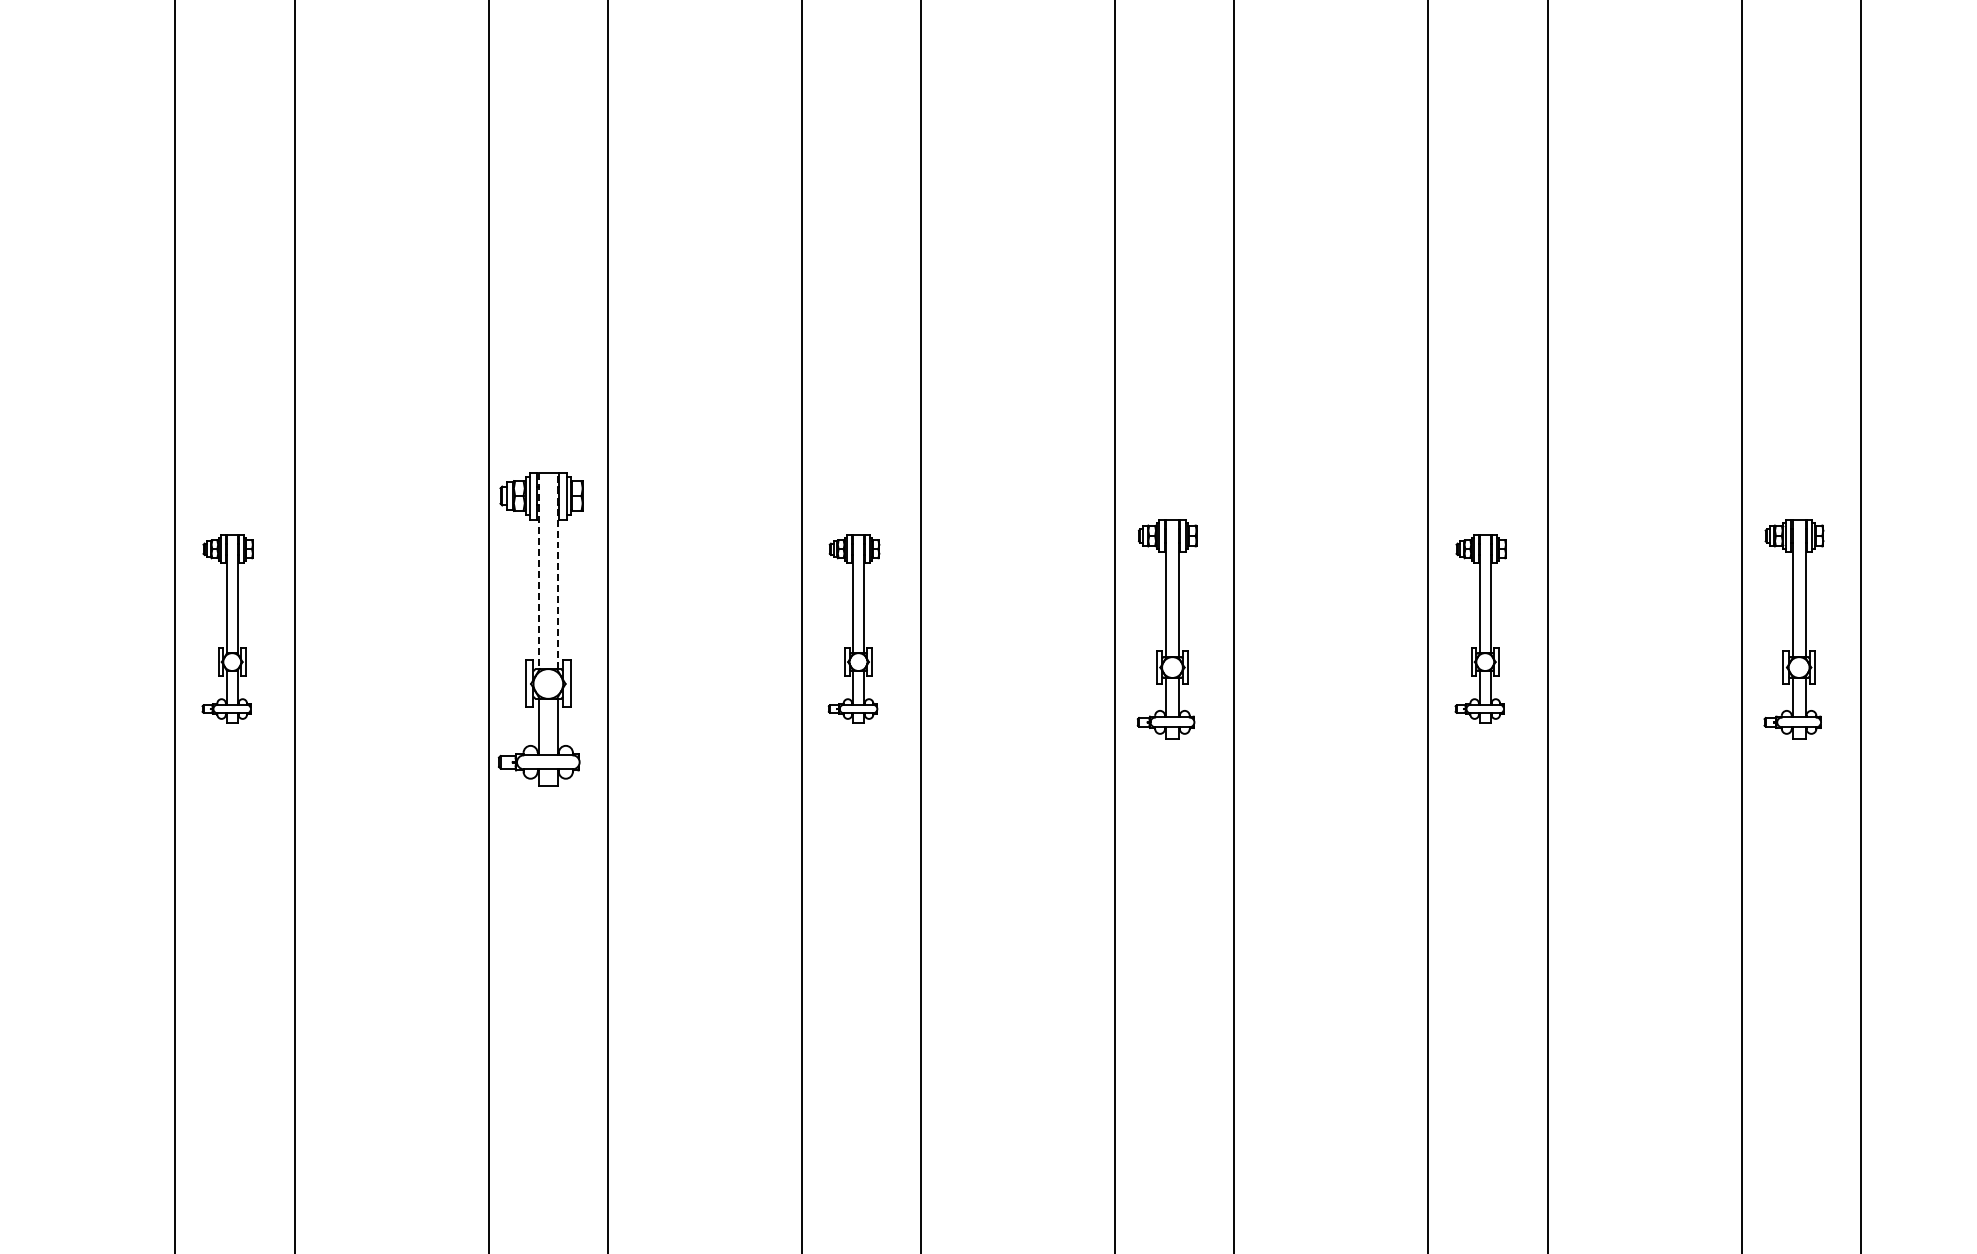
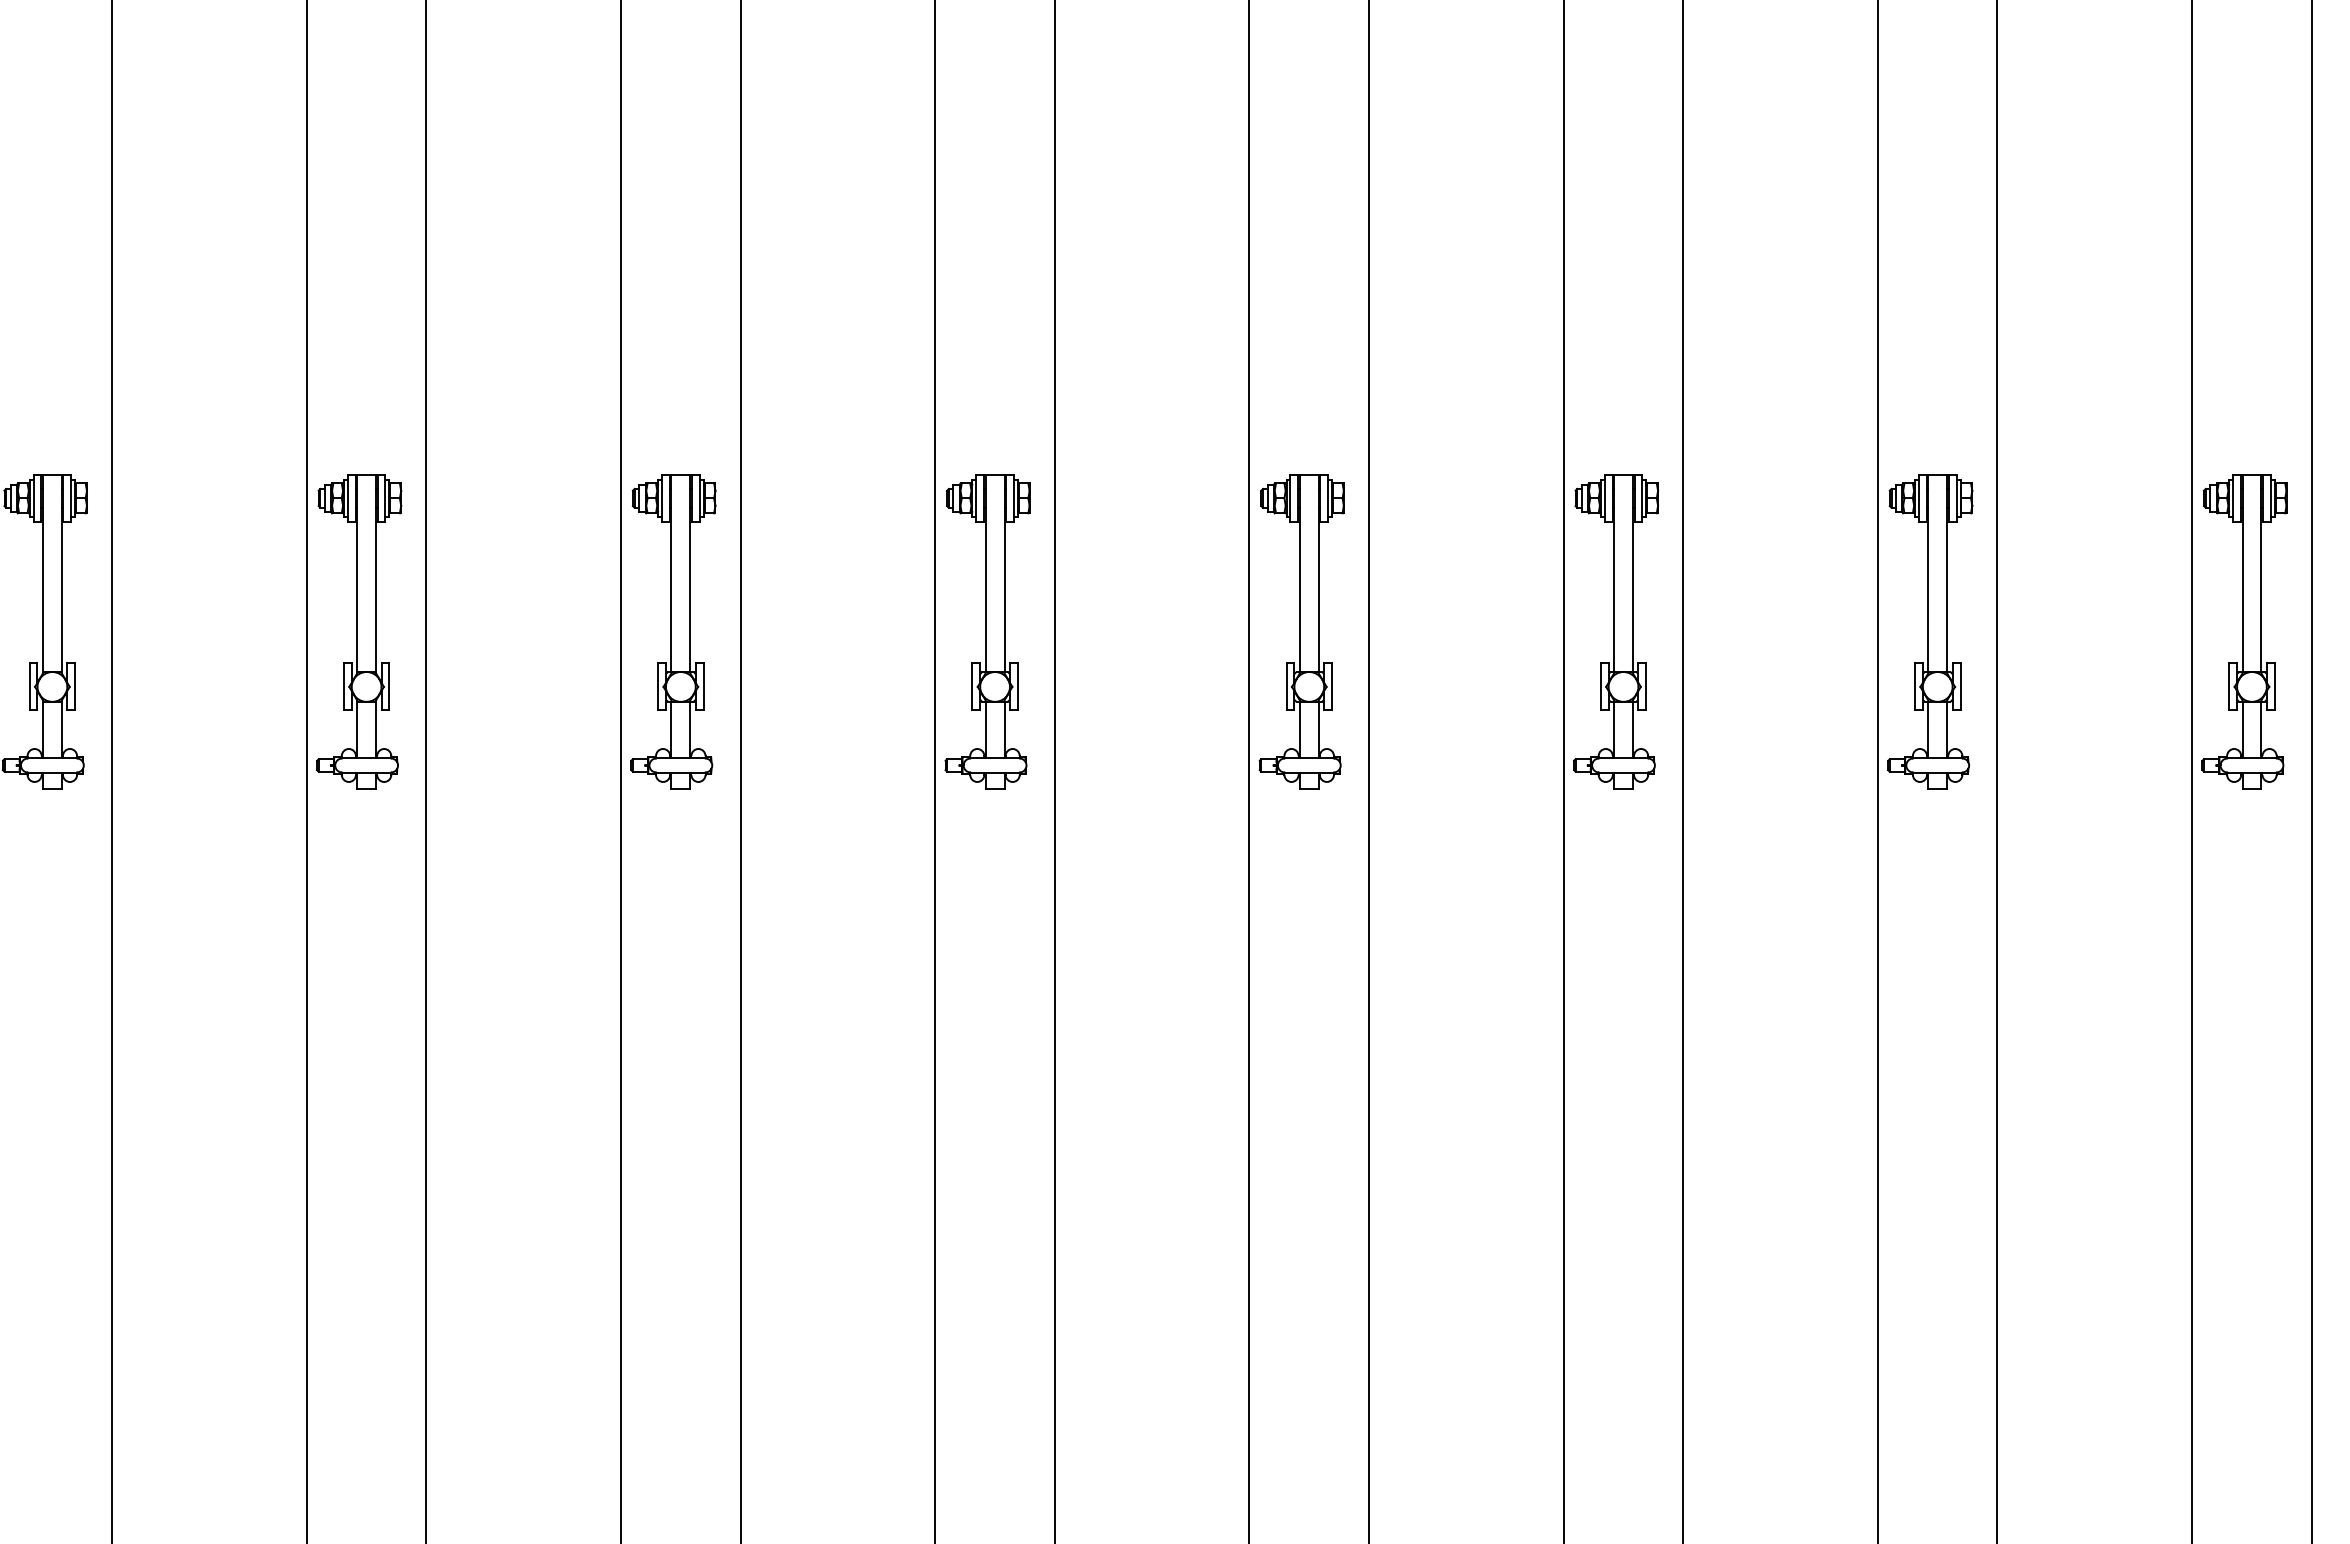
line: (538, 570) -> (671, 573), dashed -> solid
line: (557, 570) -> (690, 573), dashed -> solid
part: (227, 628) -> (359, 631), size x1.67
part: (854, 628) -> (987, 631), size x1.67
part: (1167, 628) -> (1301, 631), size x1.43
part: (1481, 628) -> (1616, 631), size x1.67
part: (1794, 628) -> (1930, 631), size x1.43

